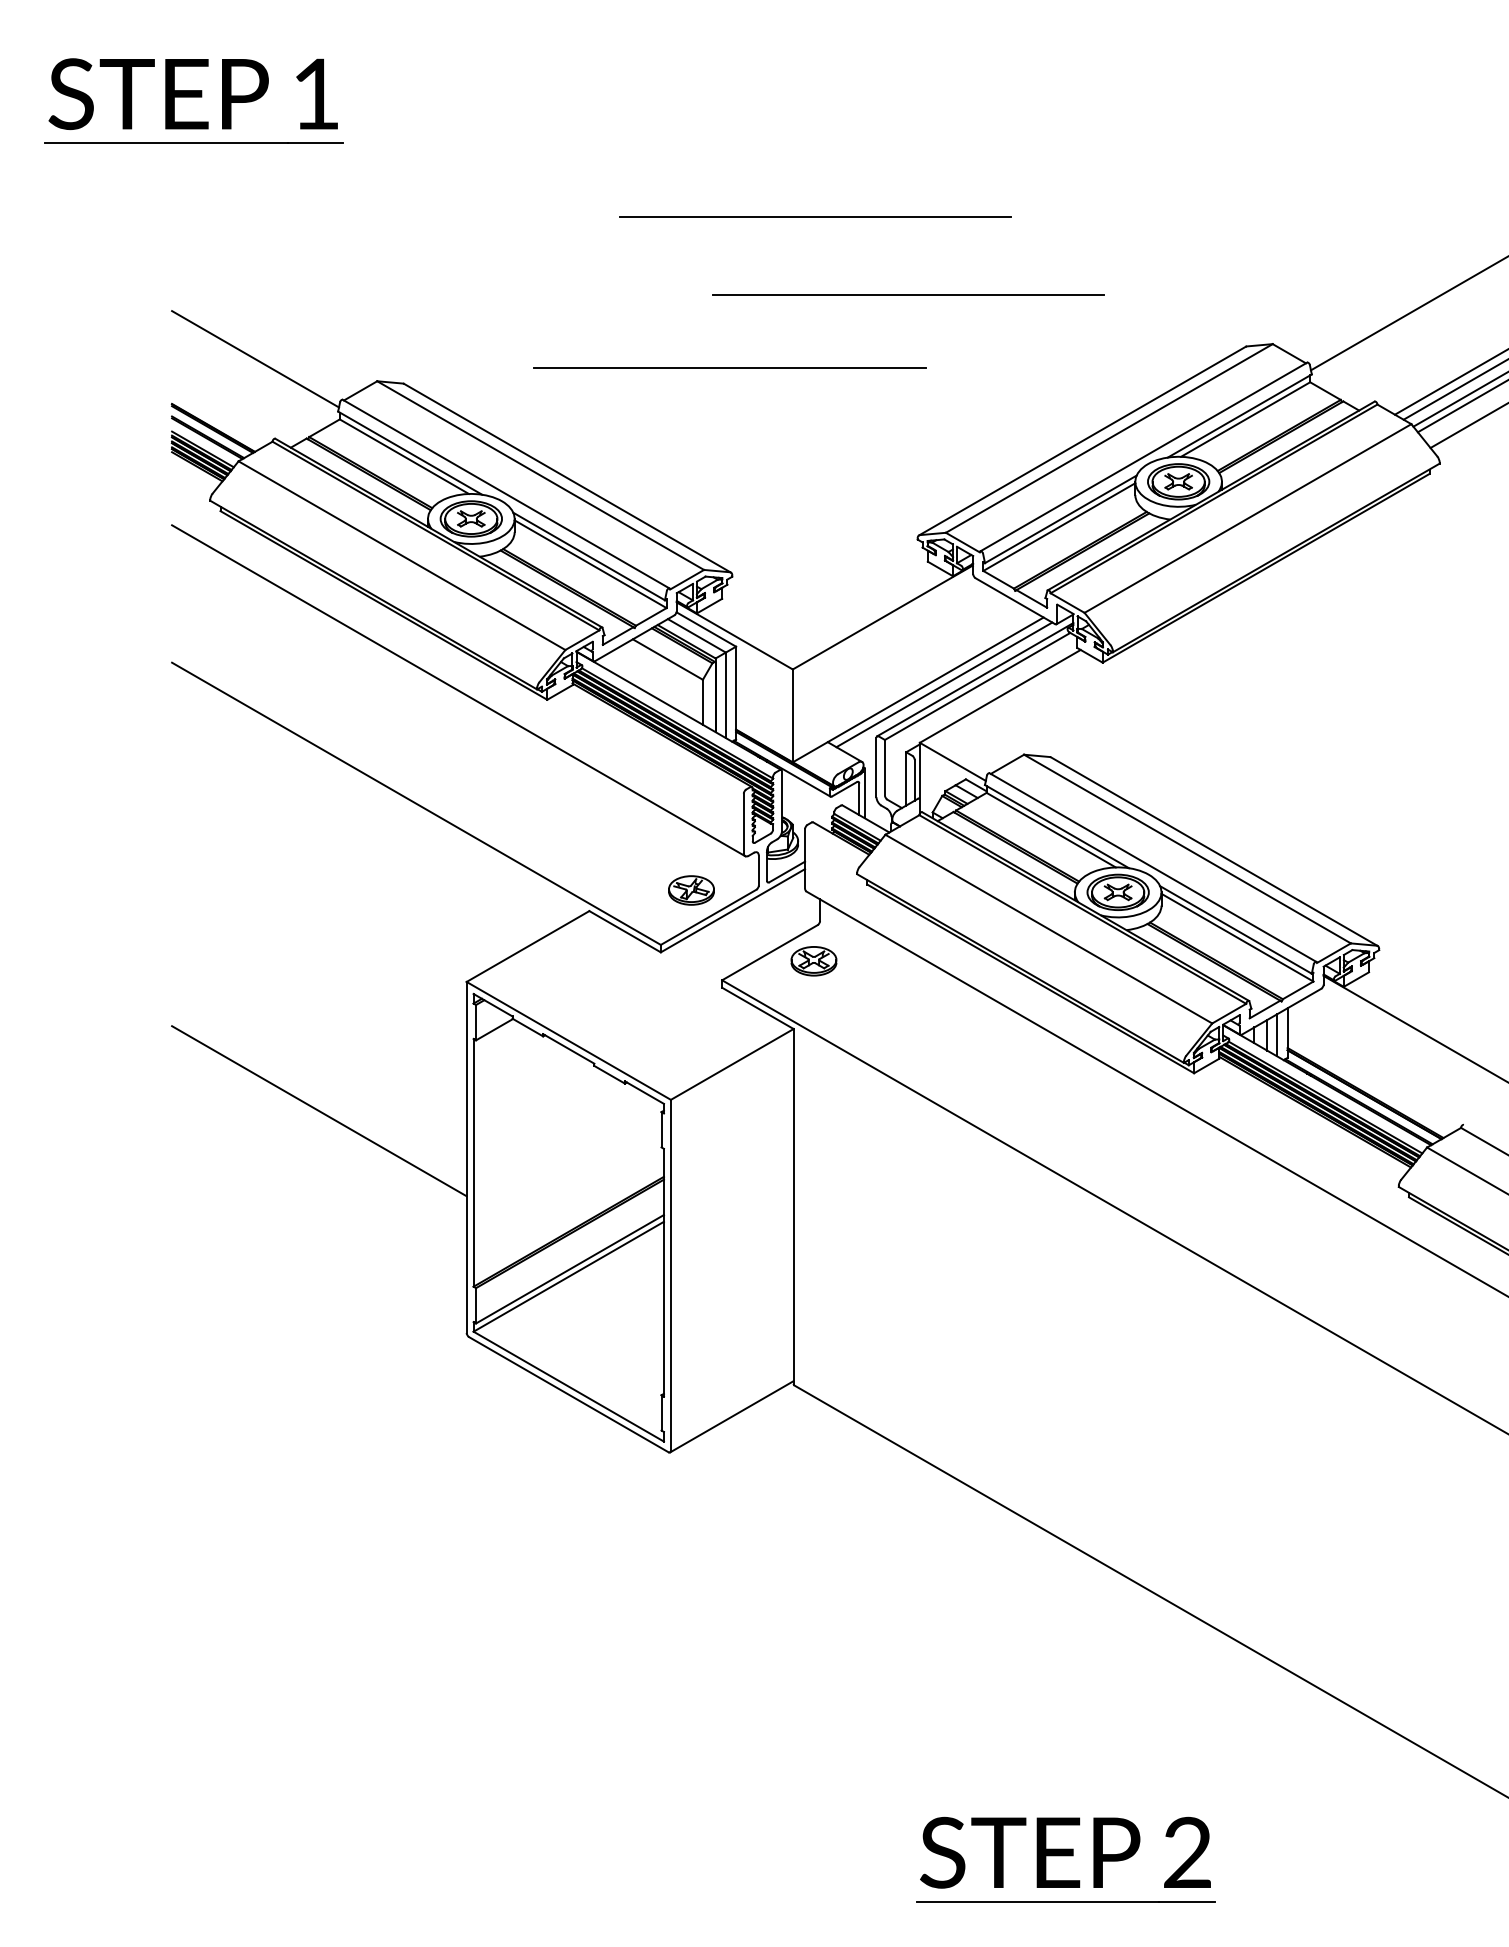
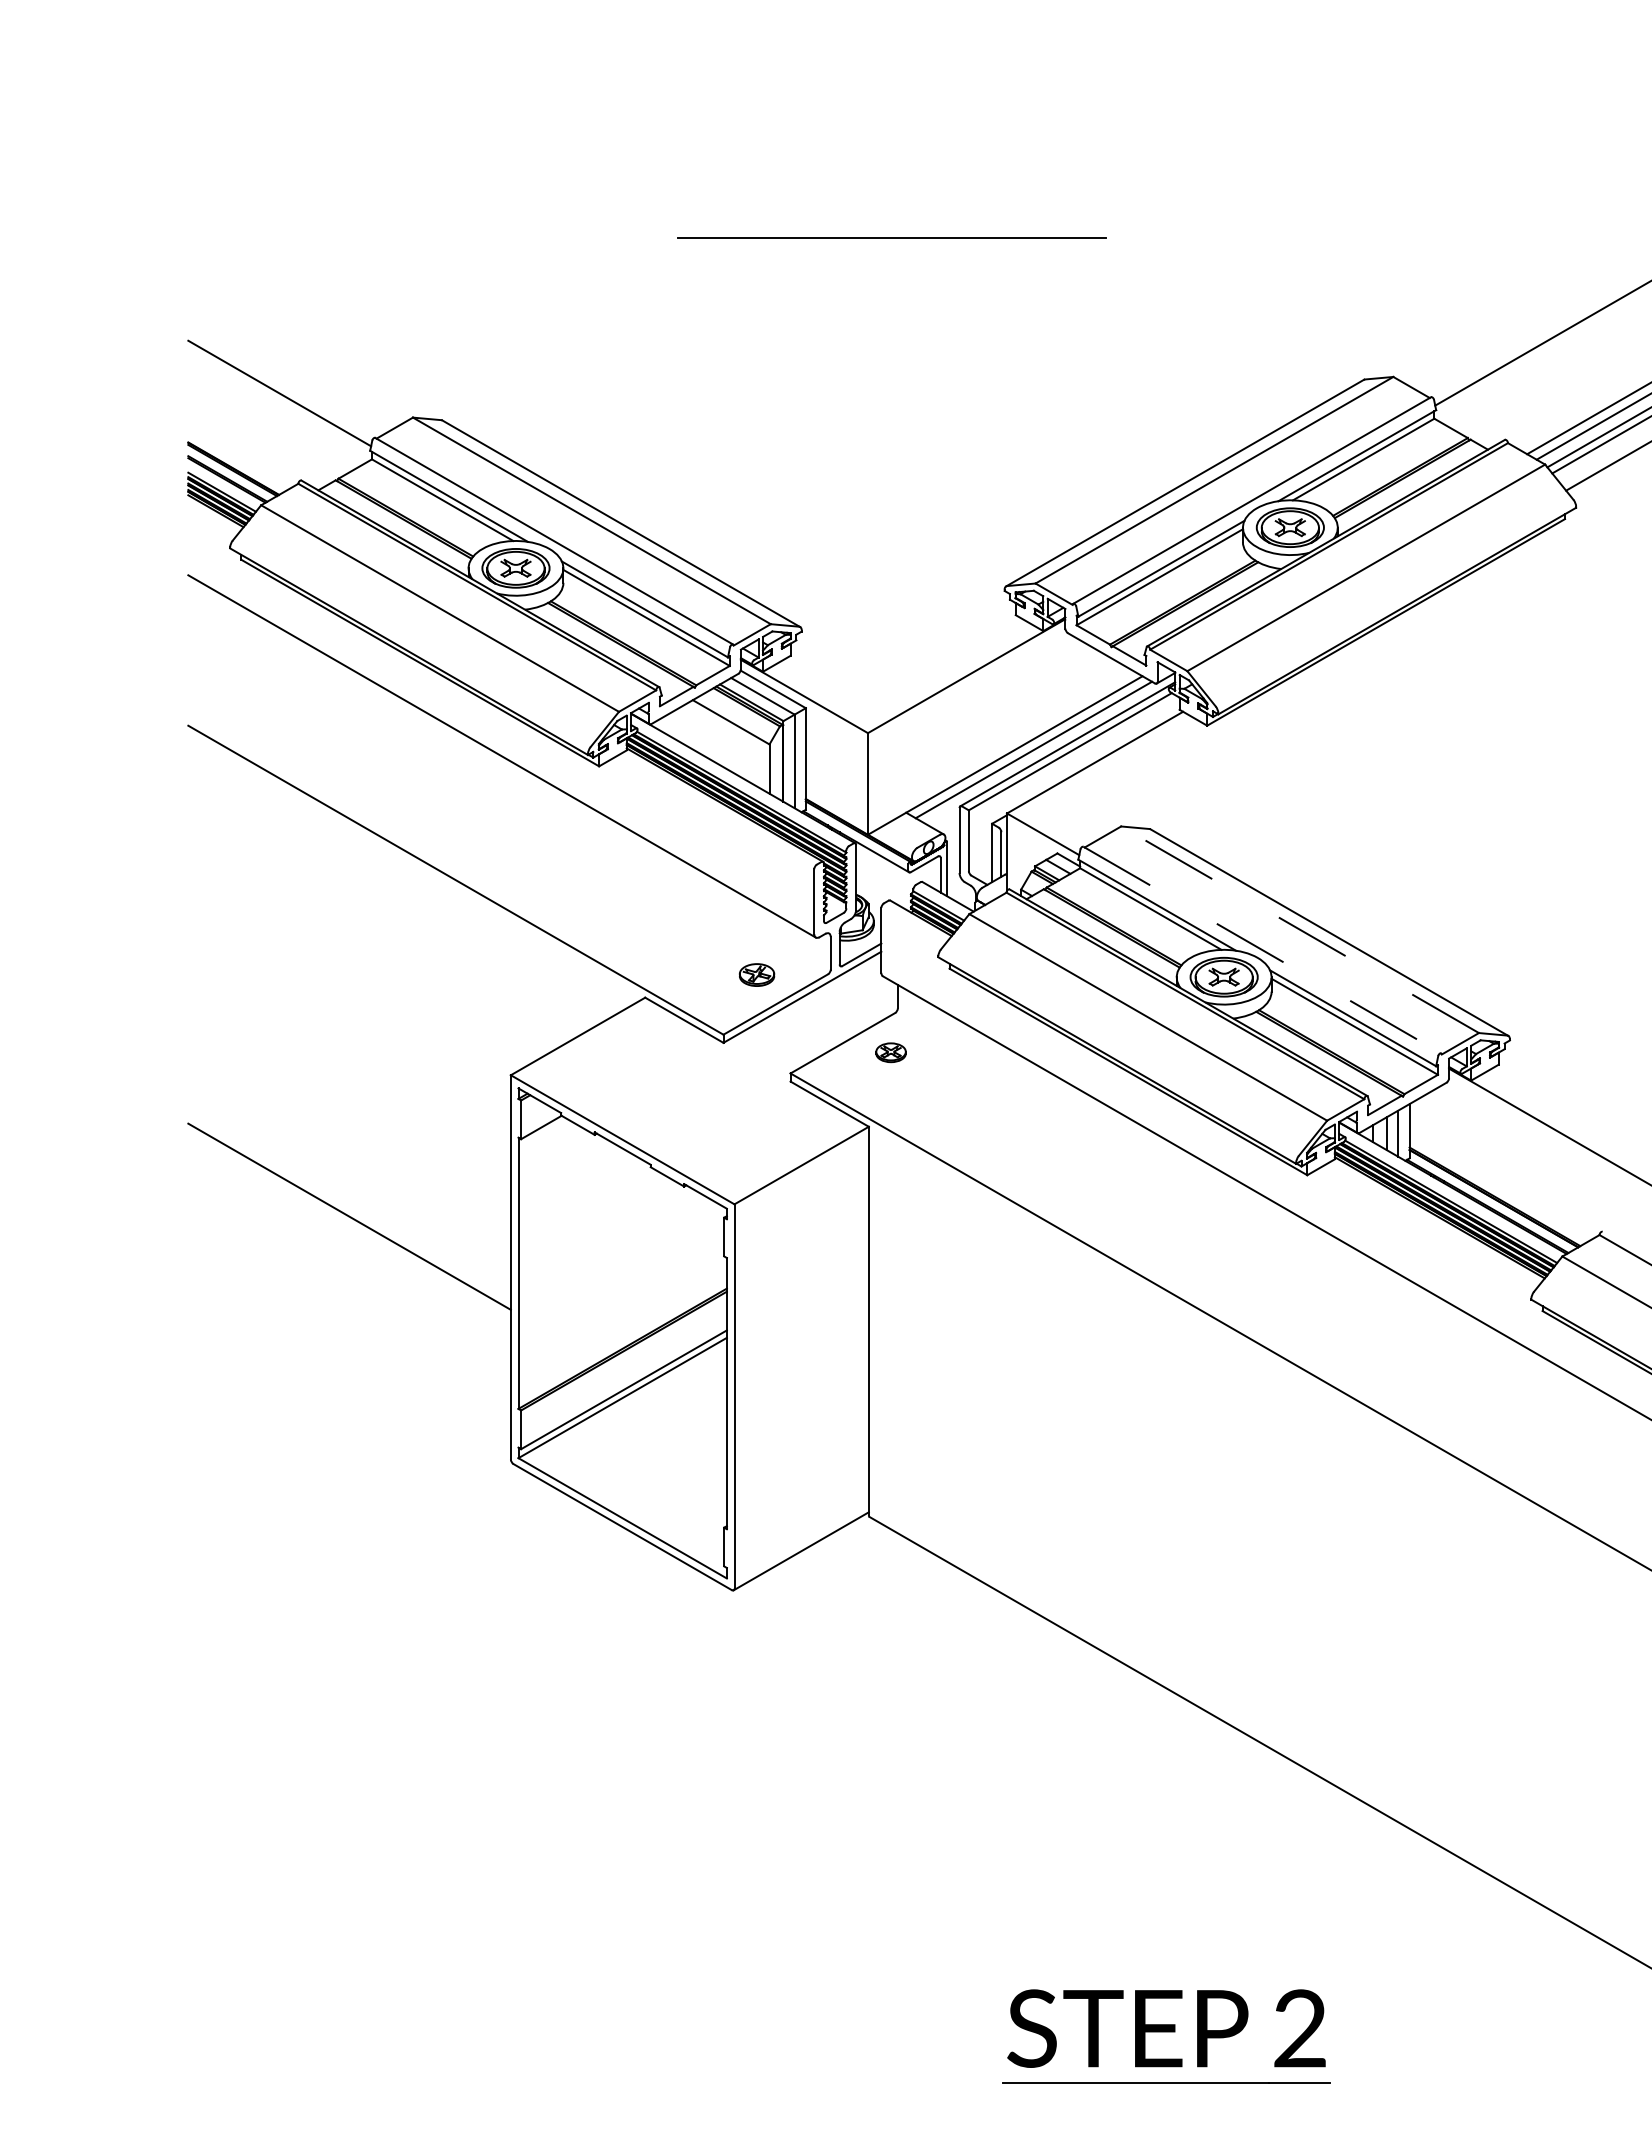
part: (194, 100) -> (212, 110), removed
line: (908, 295) -> (994, 323), removed
line: (730, 367) -> (799, 402), removed
line: (1187, 848) -> (1300, 929), solid -> dashed
line: (1153, 868) -> (1262, 950), solid -> dashed
part: (691, 889) -> (756, 974), size x0.7
part: (813, 961) -> (890, 1052), size x0.6

